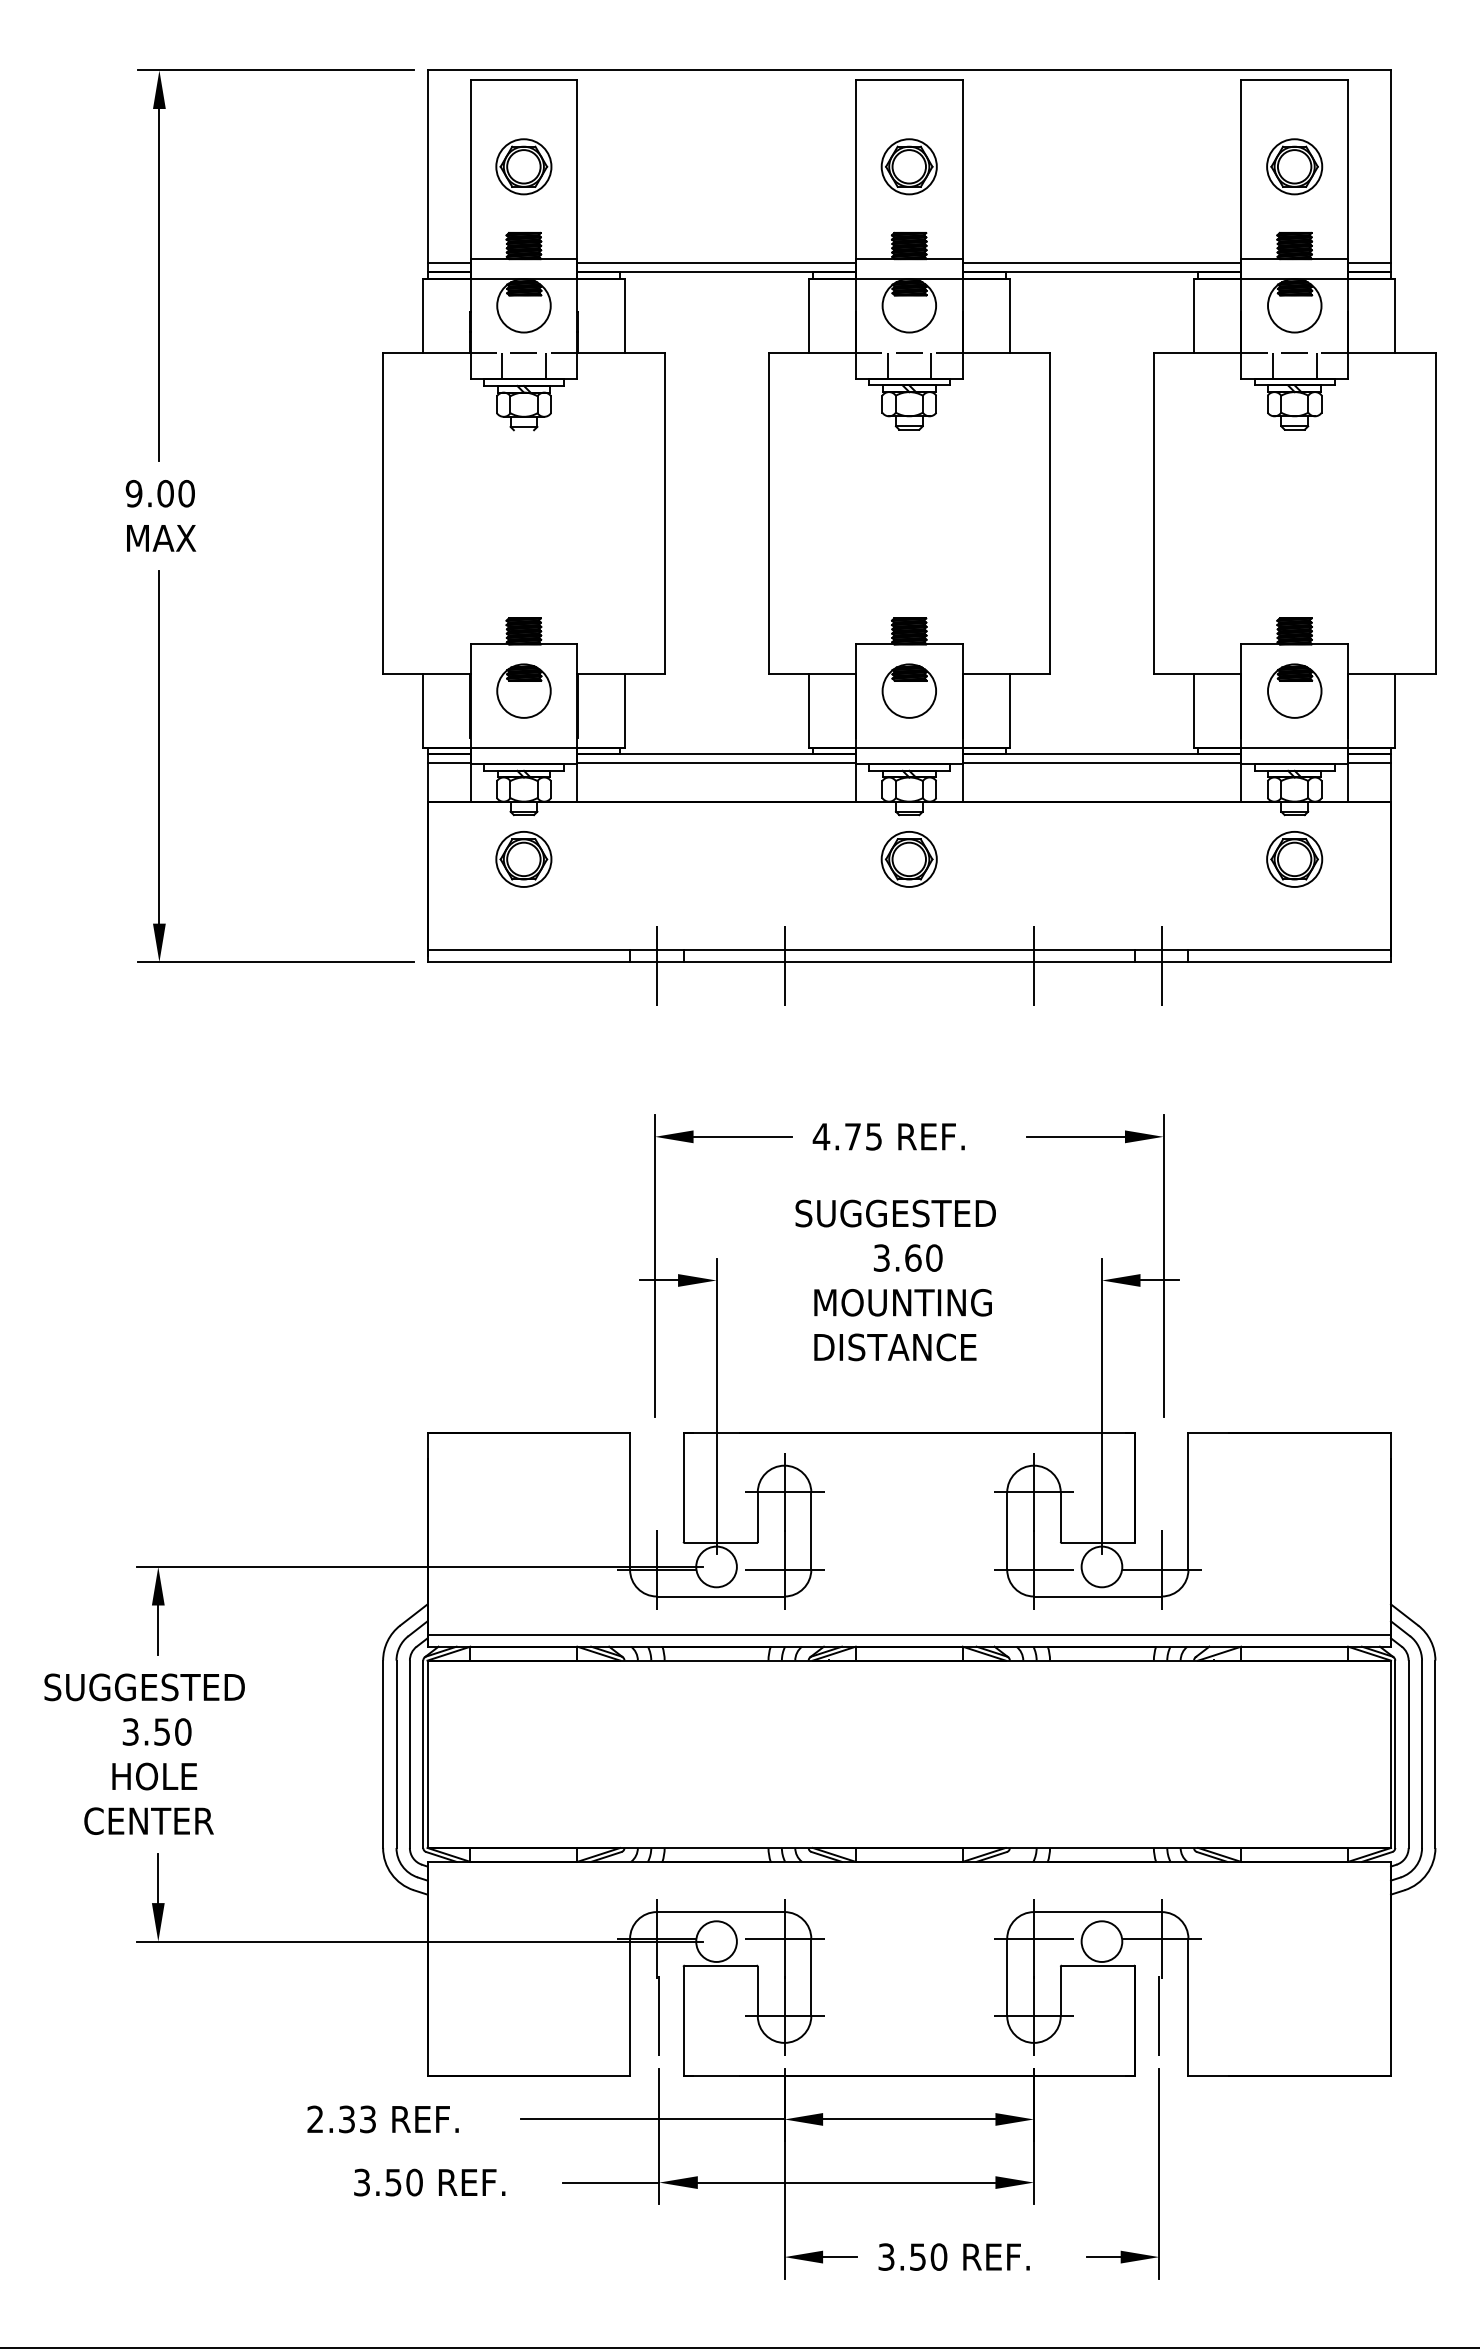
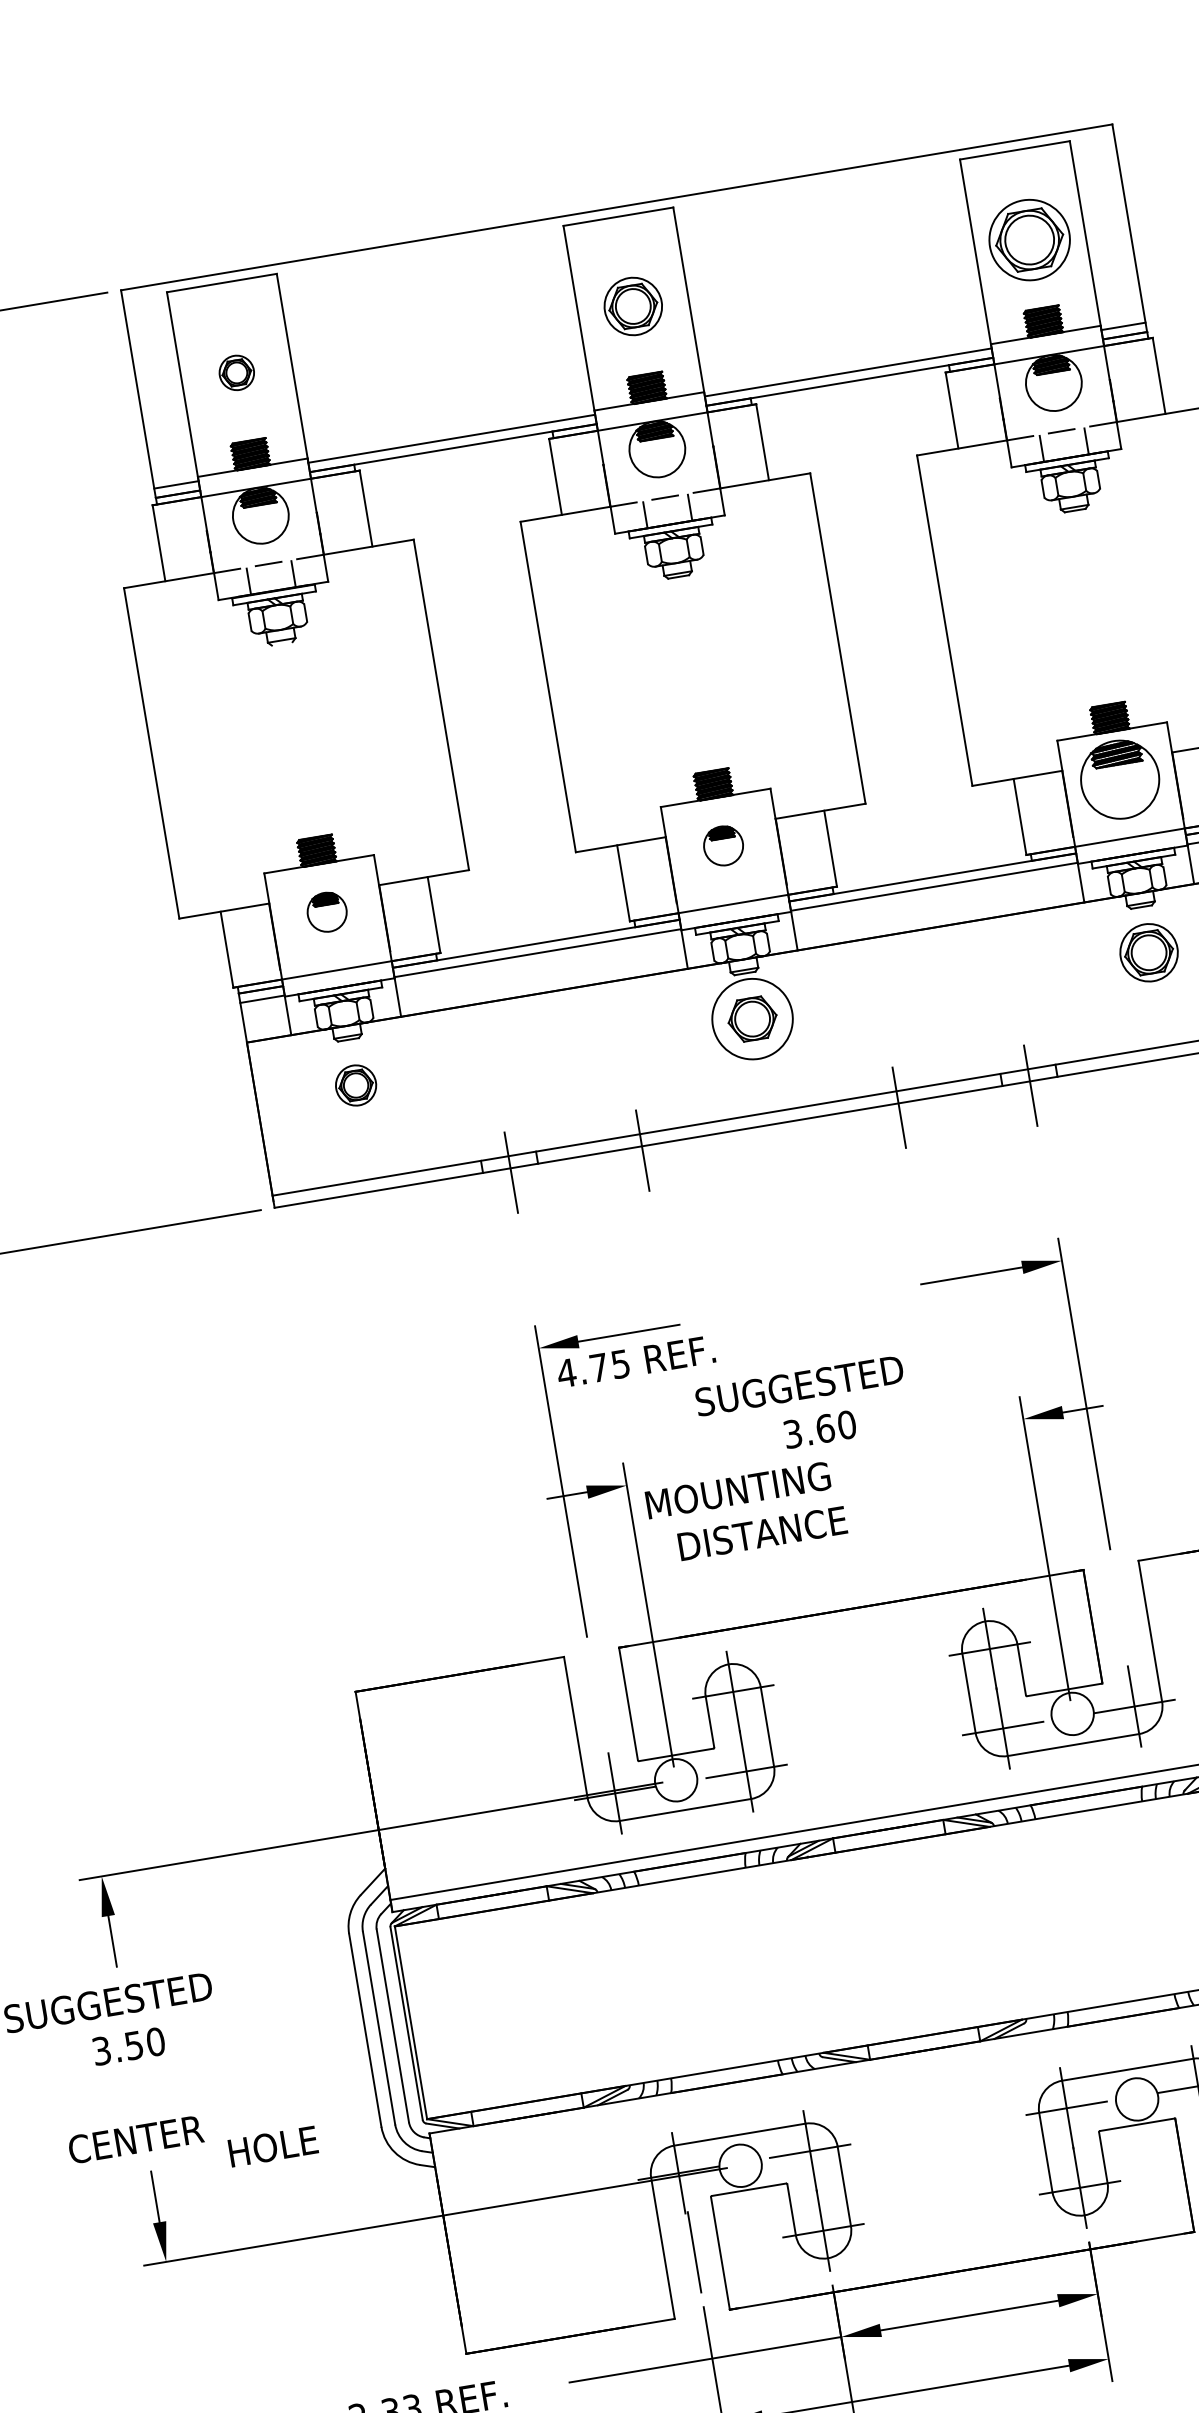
part: (523, 166) -> (236, 372), size x0.6
part: (1294, 166) -> (1029, 239), size x1.4
part: (523, 690) -> (326, 911), size x0.7
part: (908, 690) -> (722, 845), size x0.7
part: (1294, 690) -> (1119, 779), size x1.4
circle: (908, 858) -> (751, 1018), size x1.4
part: (523, 859) -> (355, 1085), size x0.7
text: (888, 1136) -> (635, 1361), moved
text: (902, 1302) -> (737, 1490), moved
text: (895, 1347) -> (762, 1533), moved
text: (154, 1776) -> (273, 2146), moved

